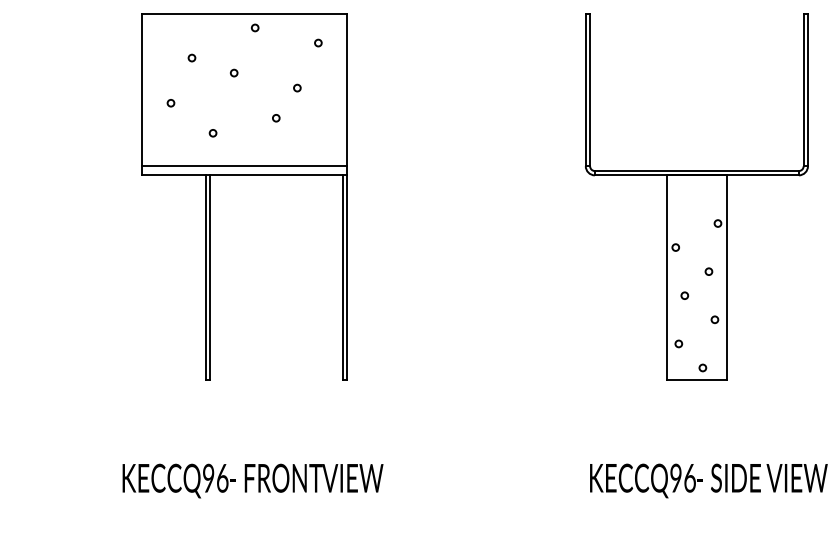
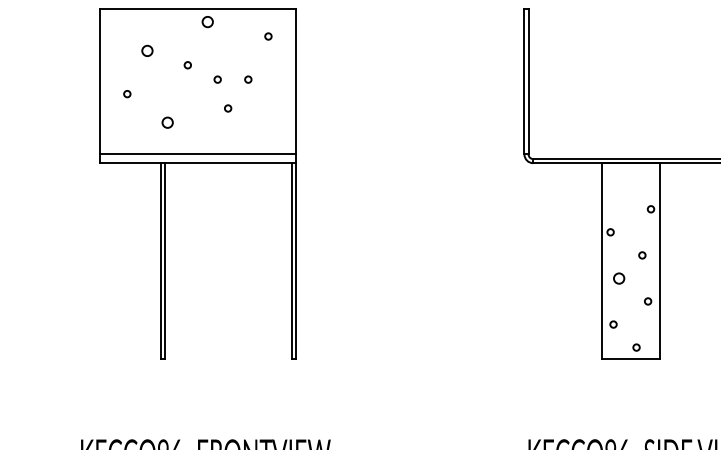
circle: (255, 27) -> (208, 21), size x1.6
circle: (191, 57) -> (146, 50), size x1.6
circle: (265, 87) -> (217, 79), added
circle: (212, 133) -> (167, 123), size x1.6
circle: (684, 295) -> (618, 278), size x1.6

